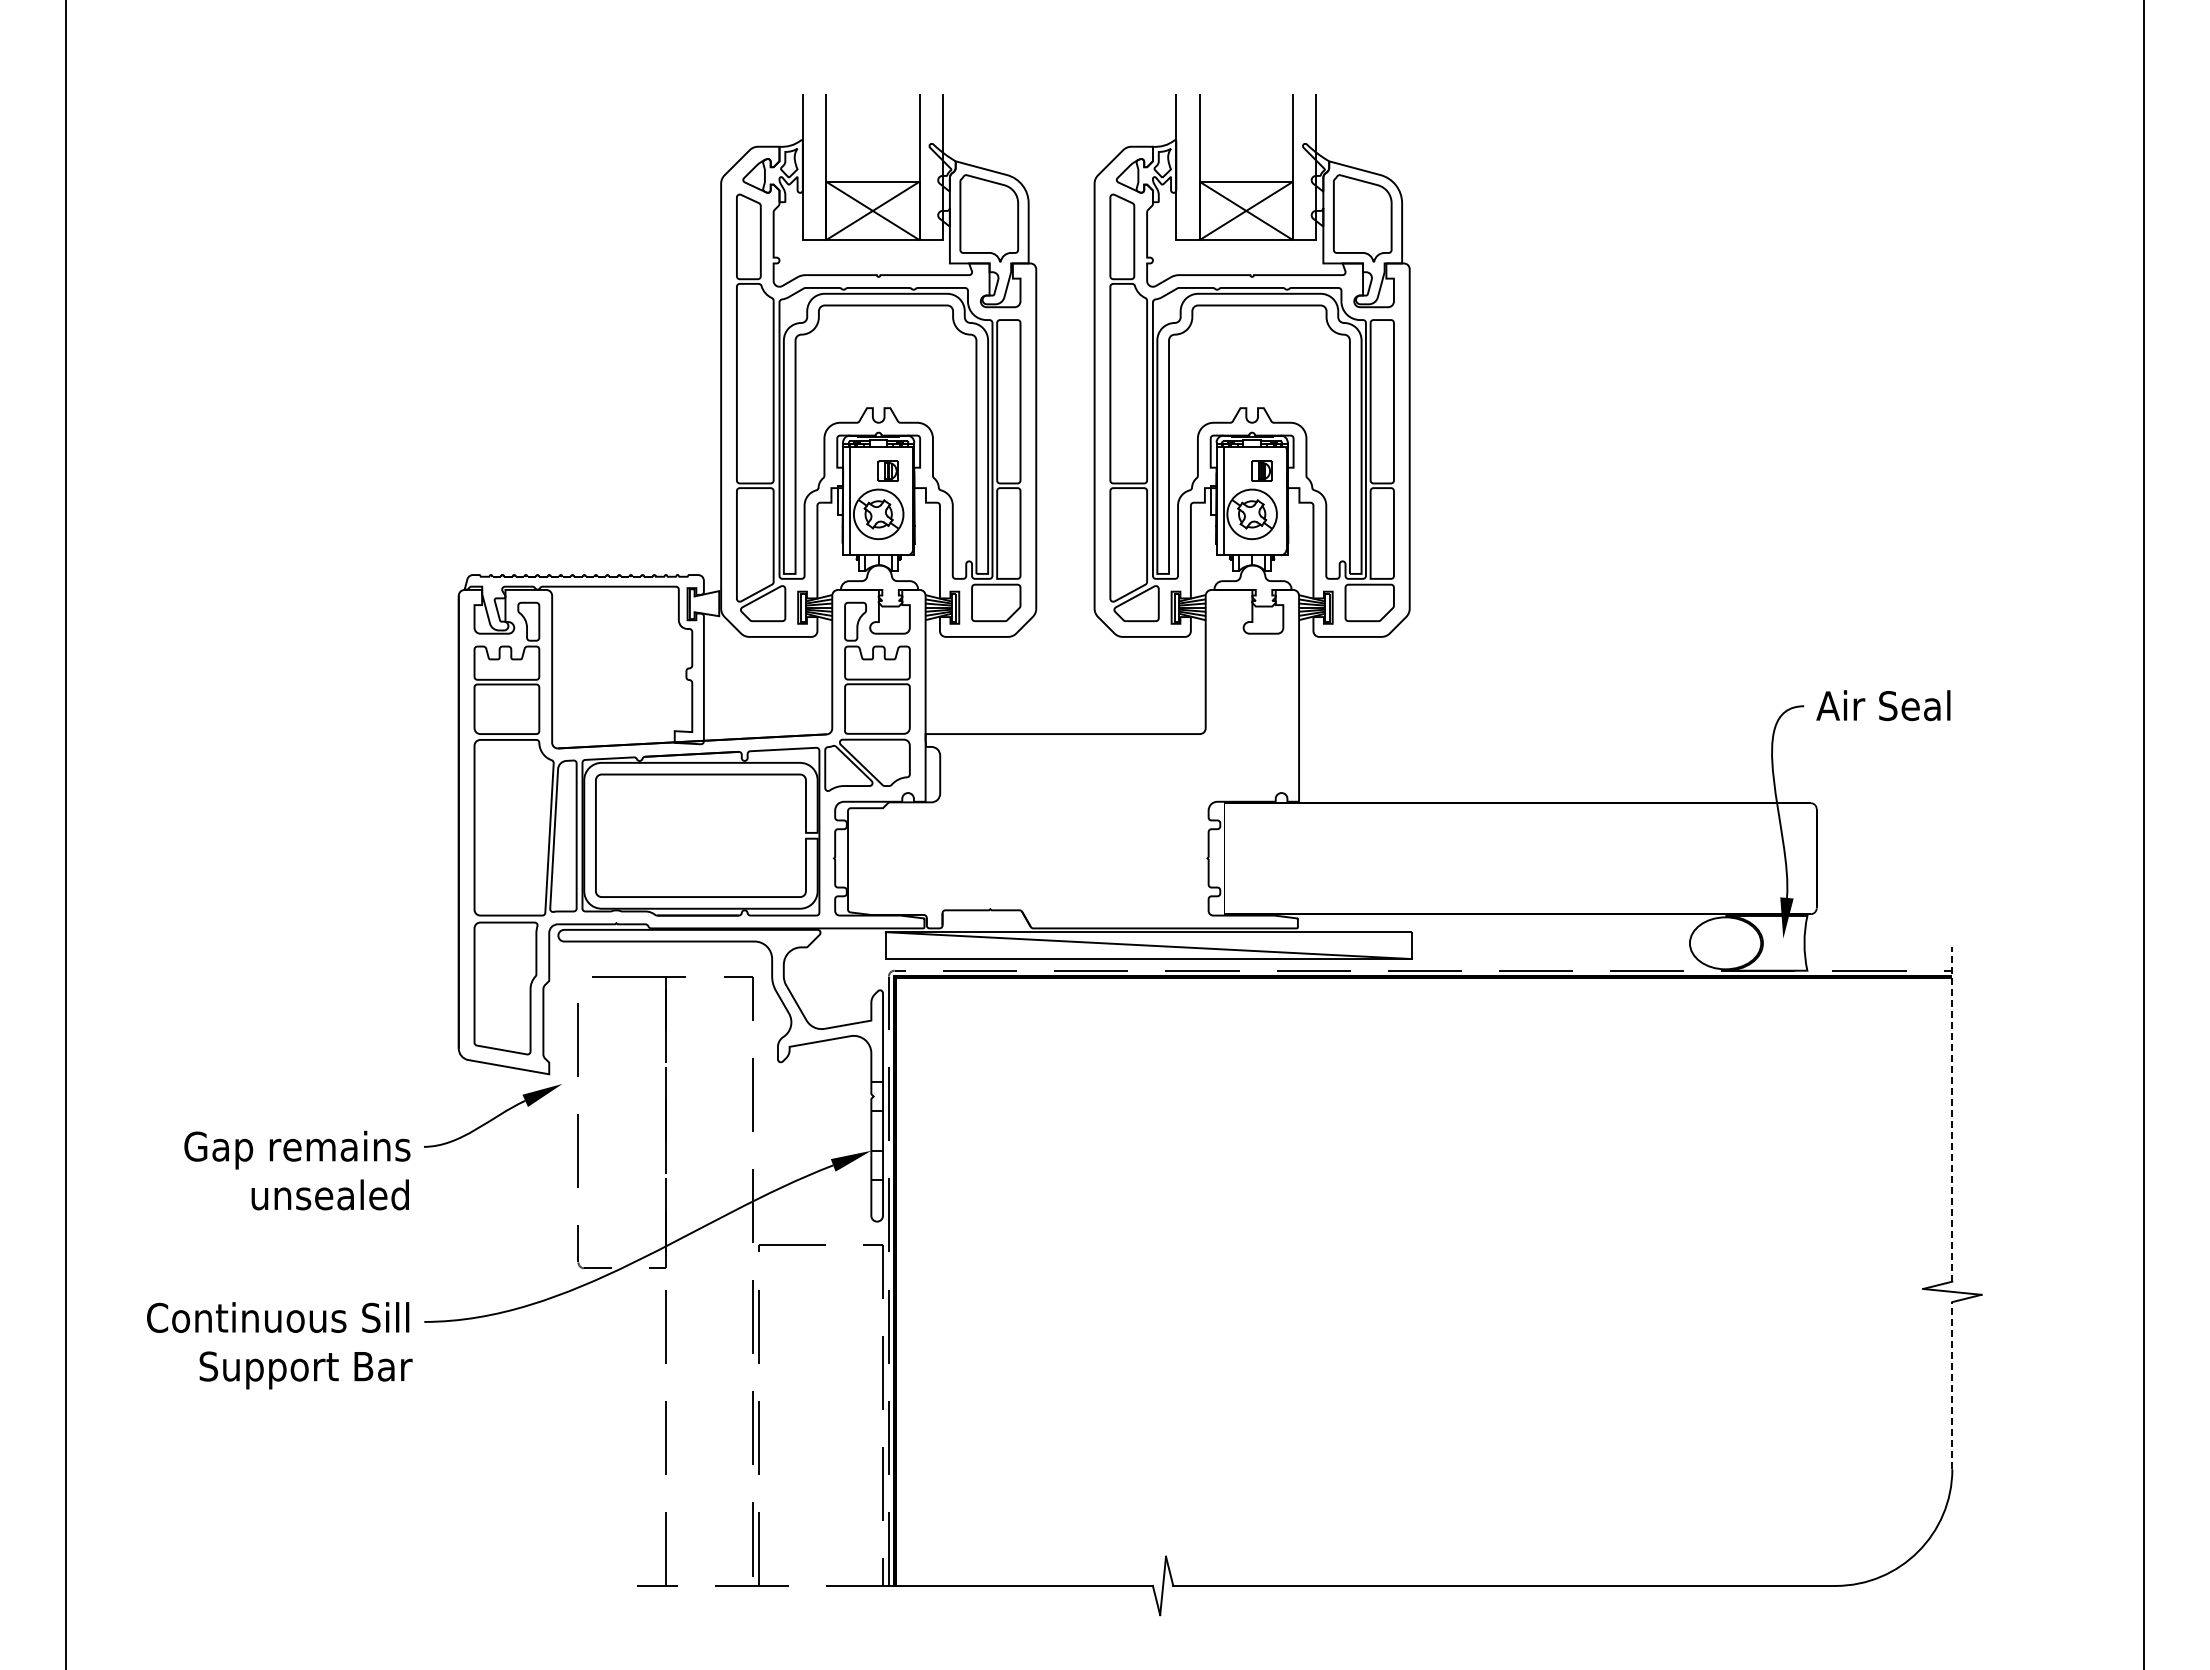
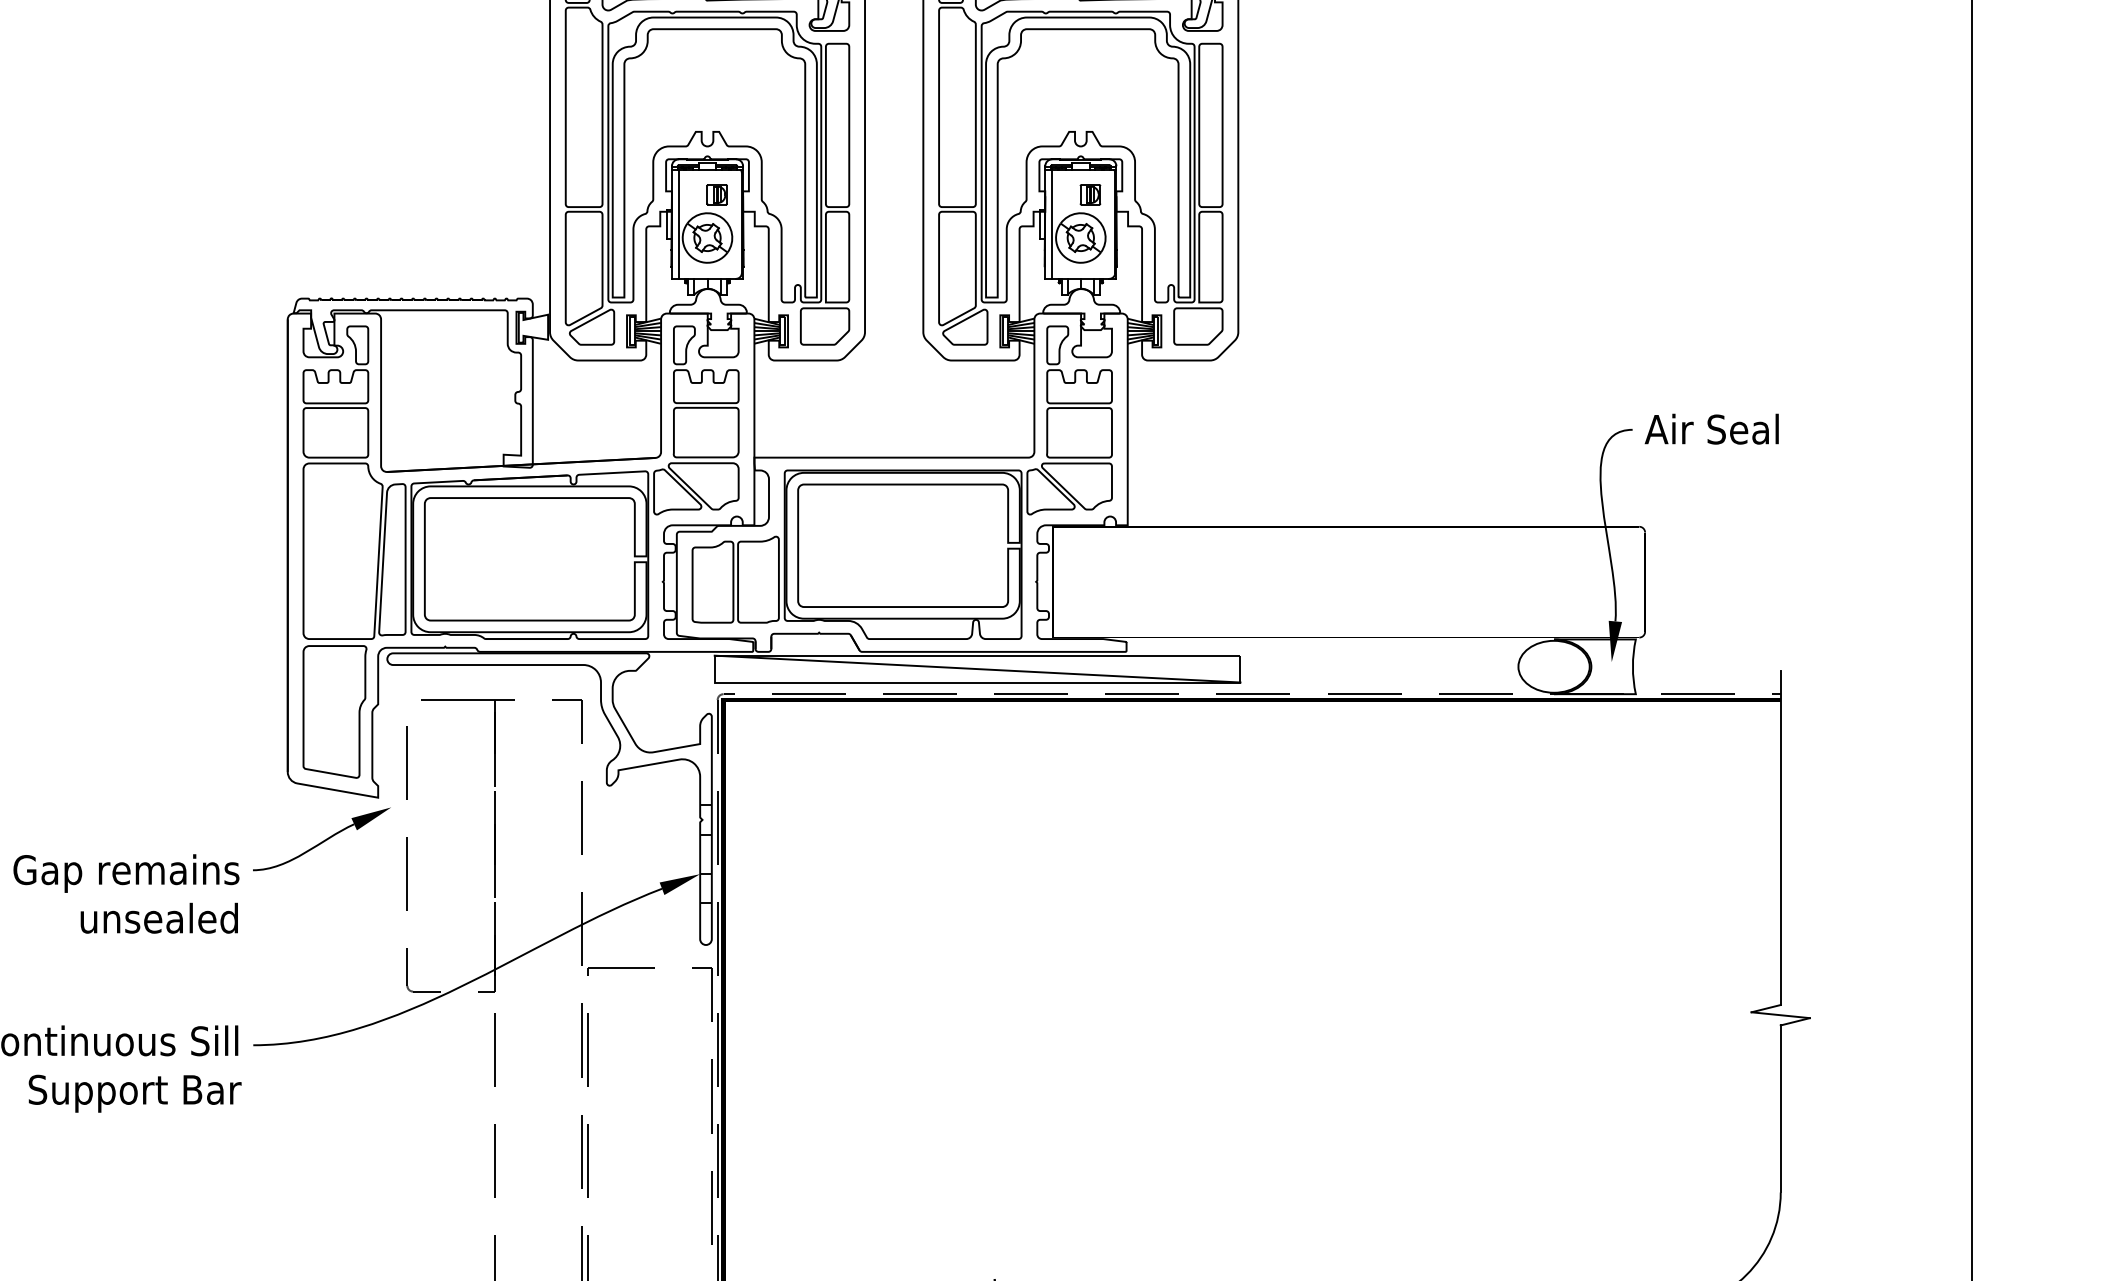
part: (1073, 758) -> (902, 482), added
line: (1952, 1114) -> (1780, 837), dashed -> solid
line: (1952, 1385) -> (1780, 1108), dashed -> solid

